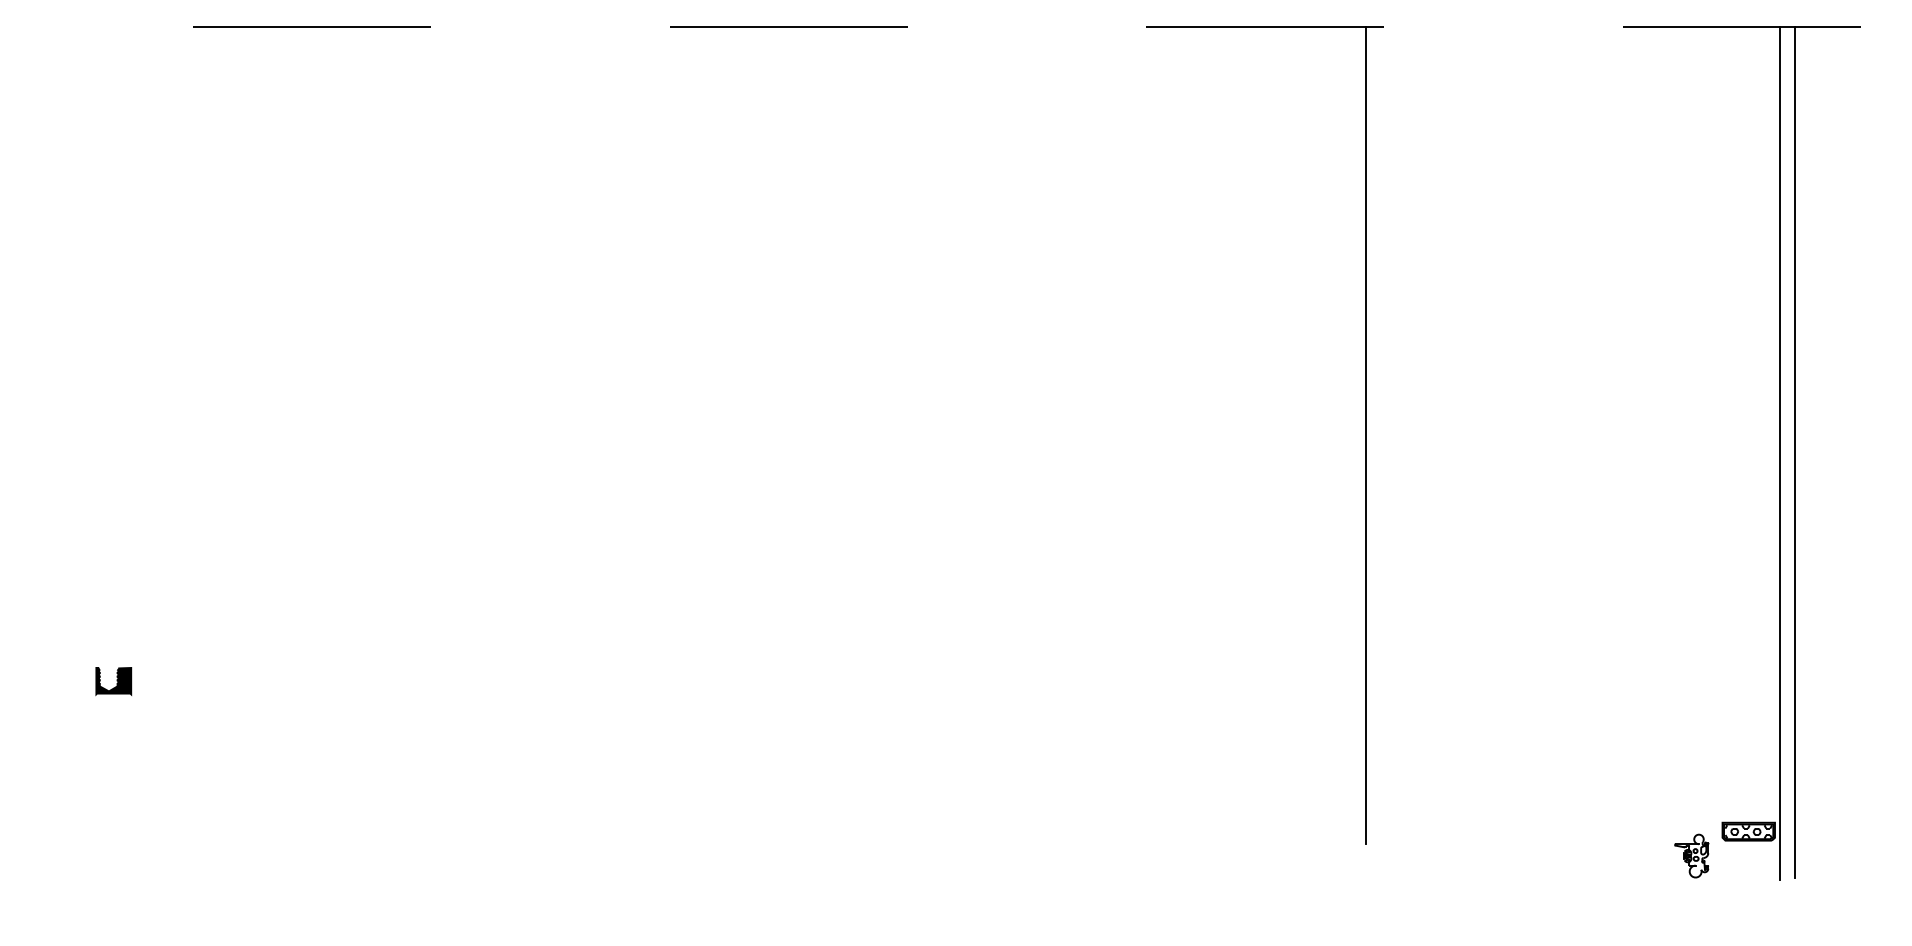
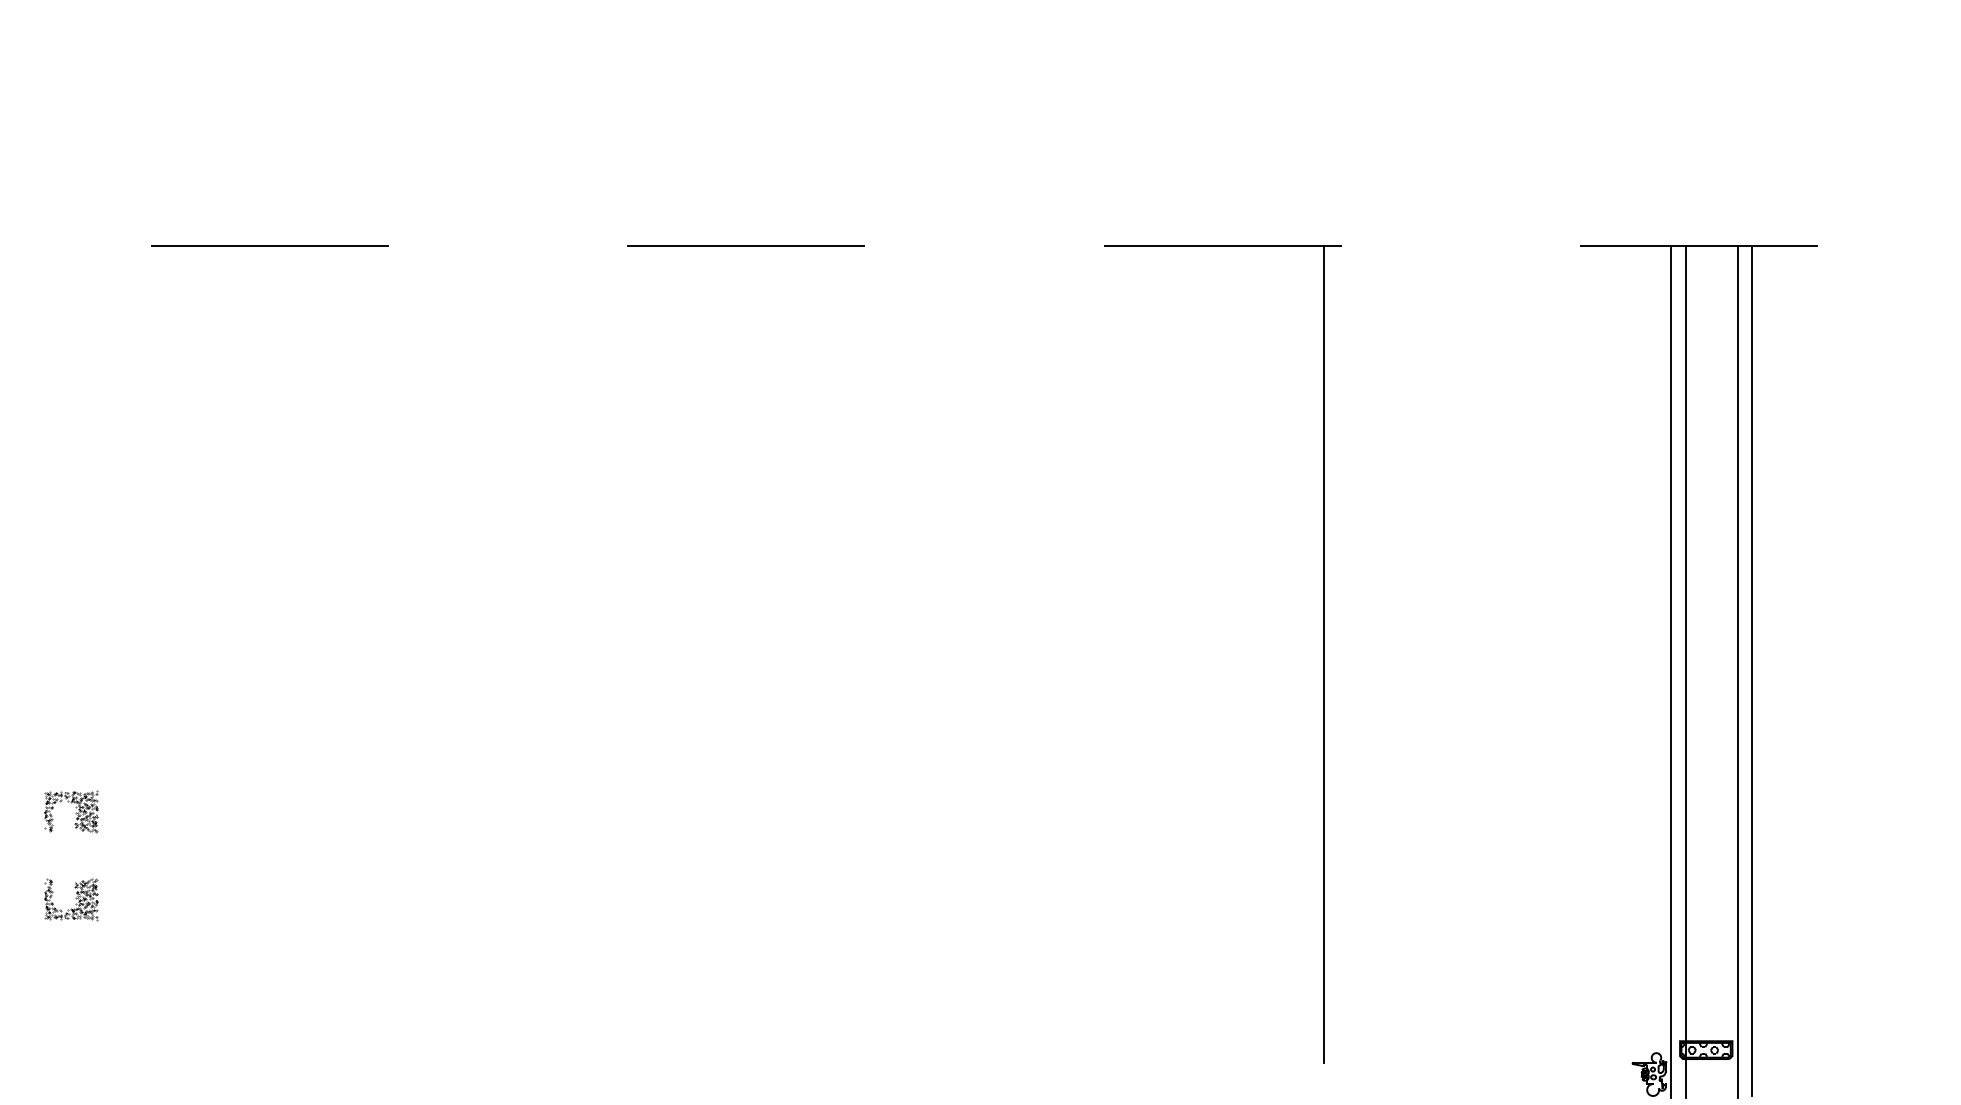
line: (1714, 453) -> (1671, 671), added
line: (1728, 453) -> (1685, 671), added
part: (114, 593) -> (71, 811), added
part: (114, 681) -> (71, 899), size x1.43

